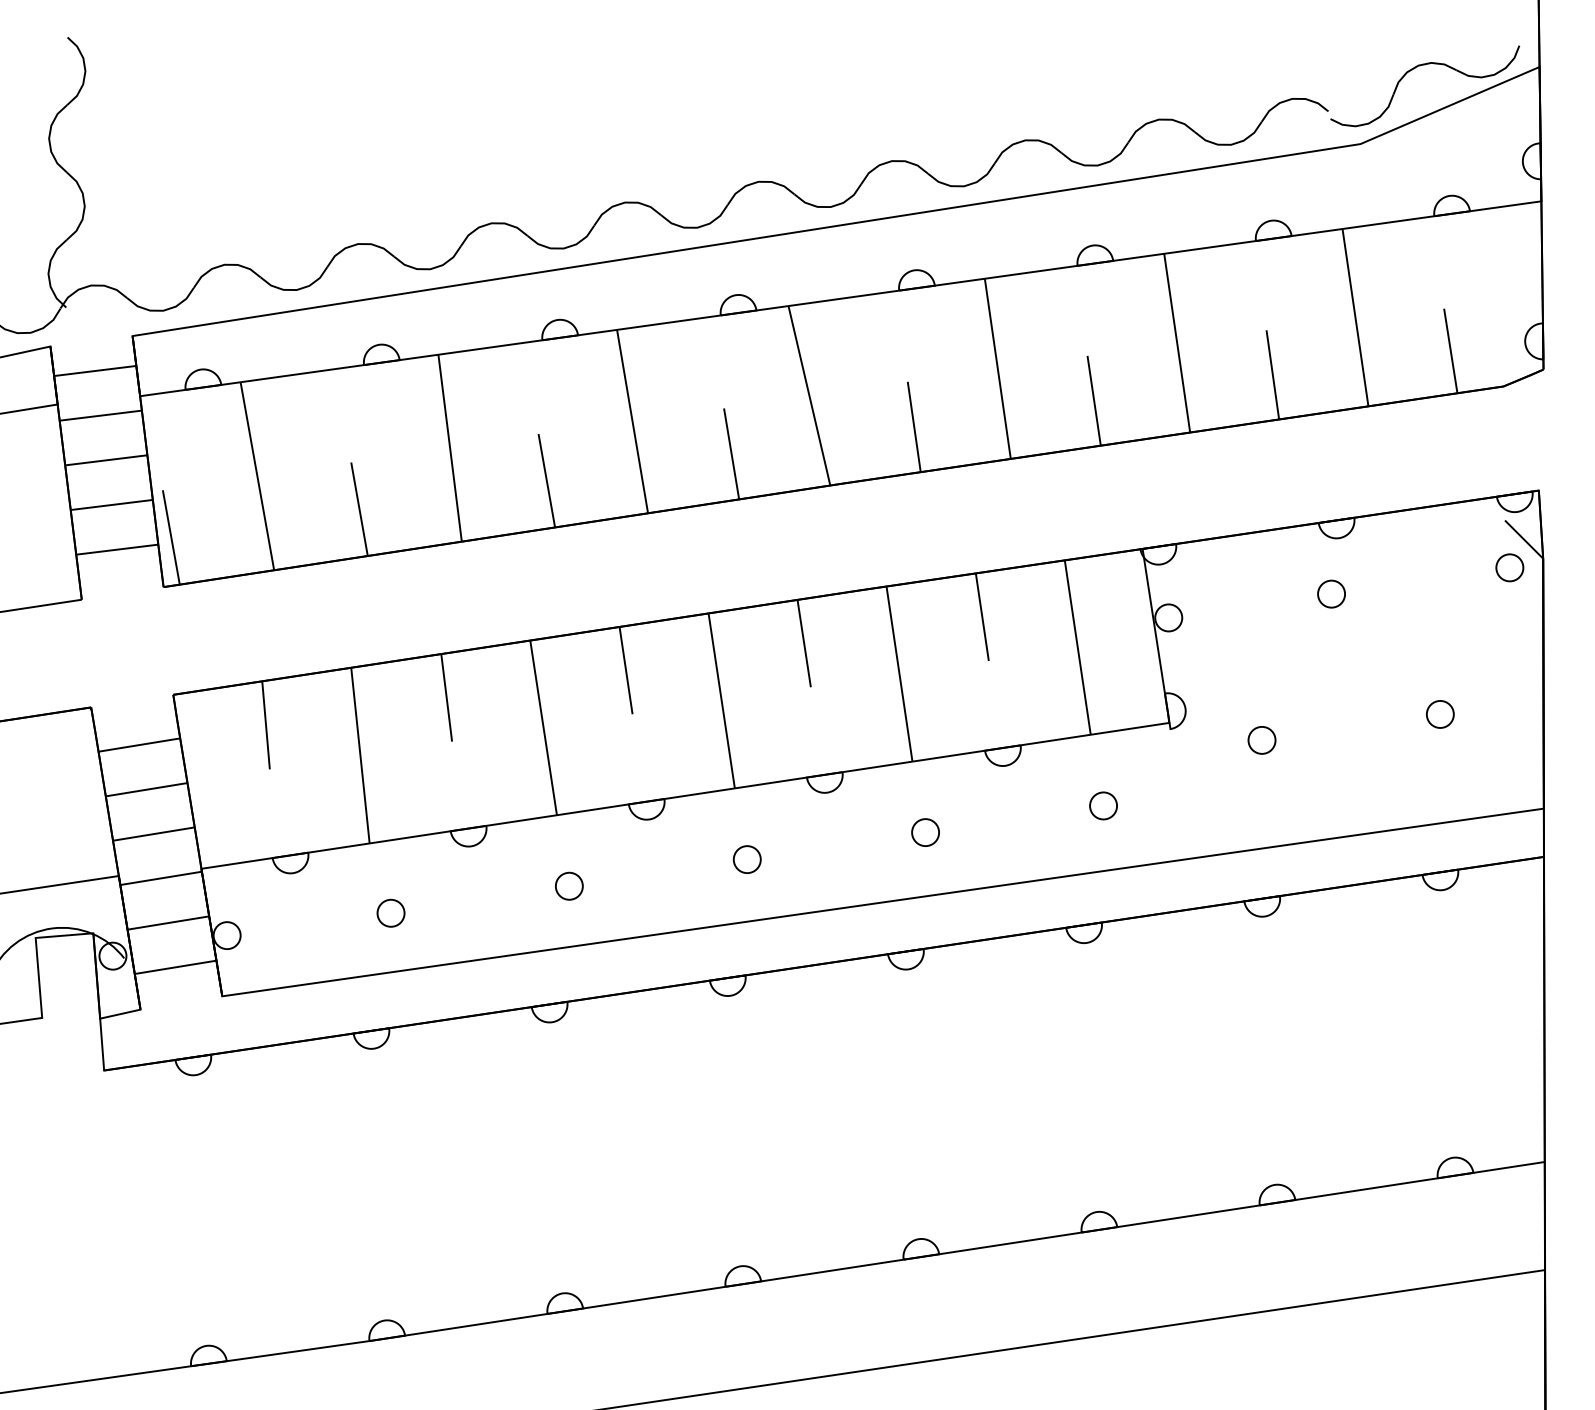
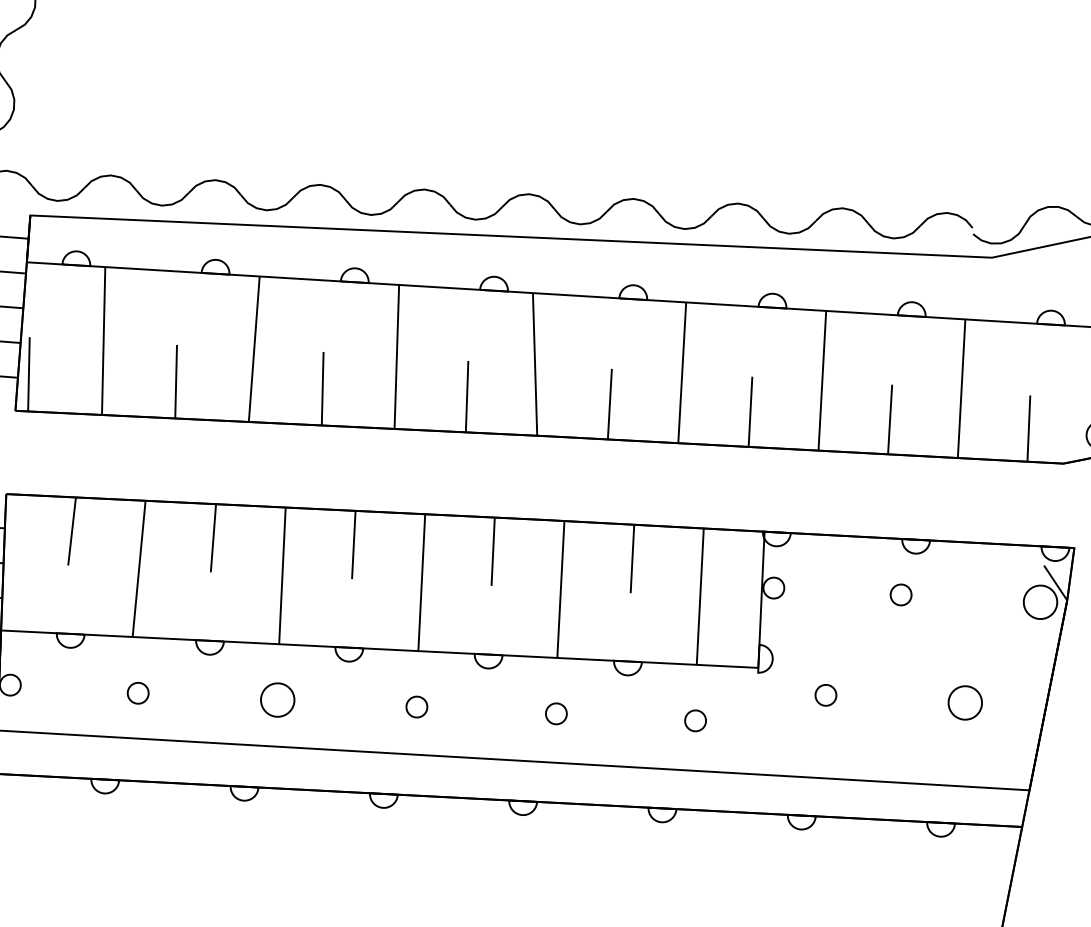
circle: (1509, 567) -> (1040, 601), size x1.6
circle: (1439, 713) -> (964, 702), size x1.6
circle: (568, 885) -> (277, 699), size x1.6

